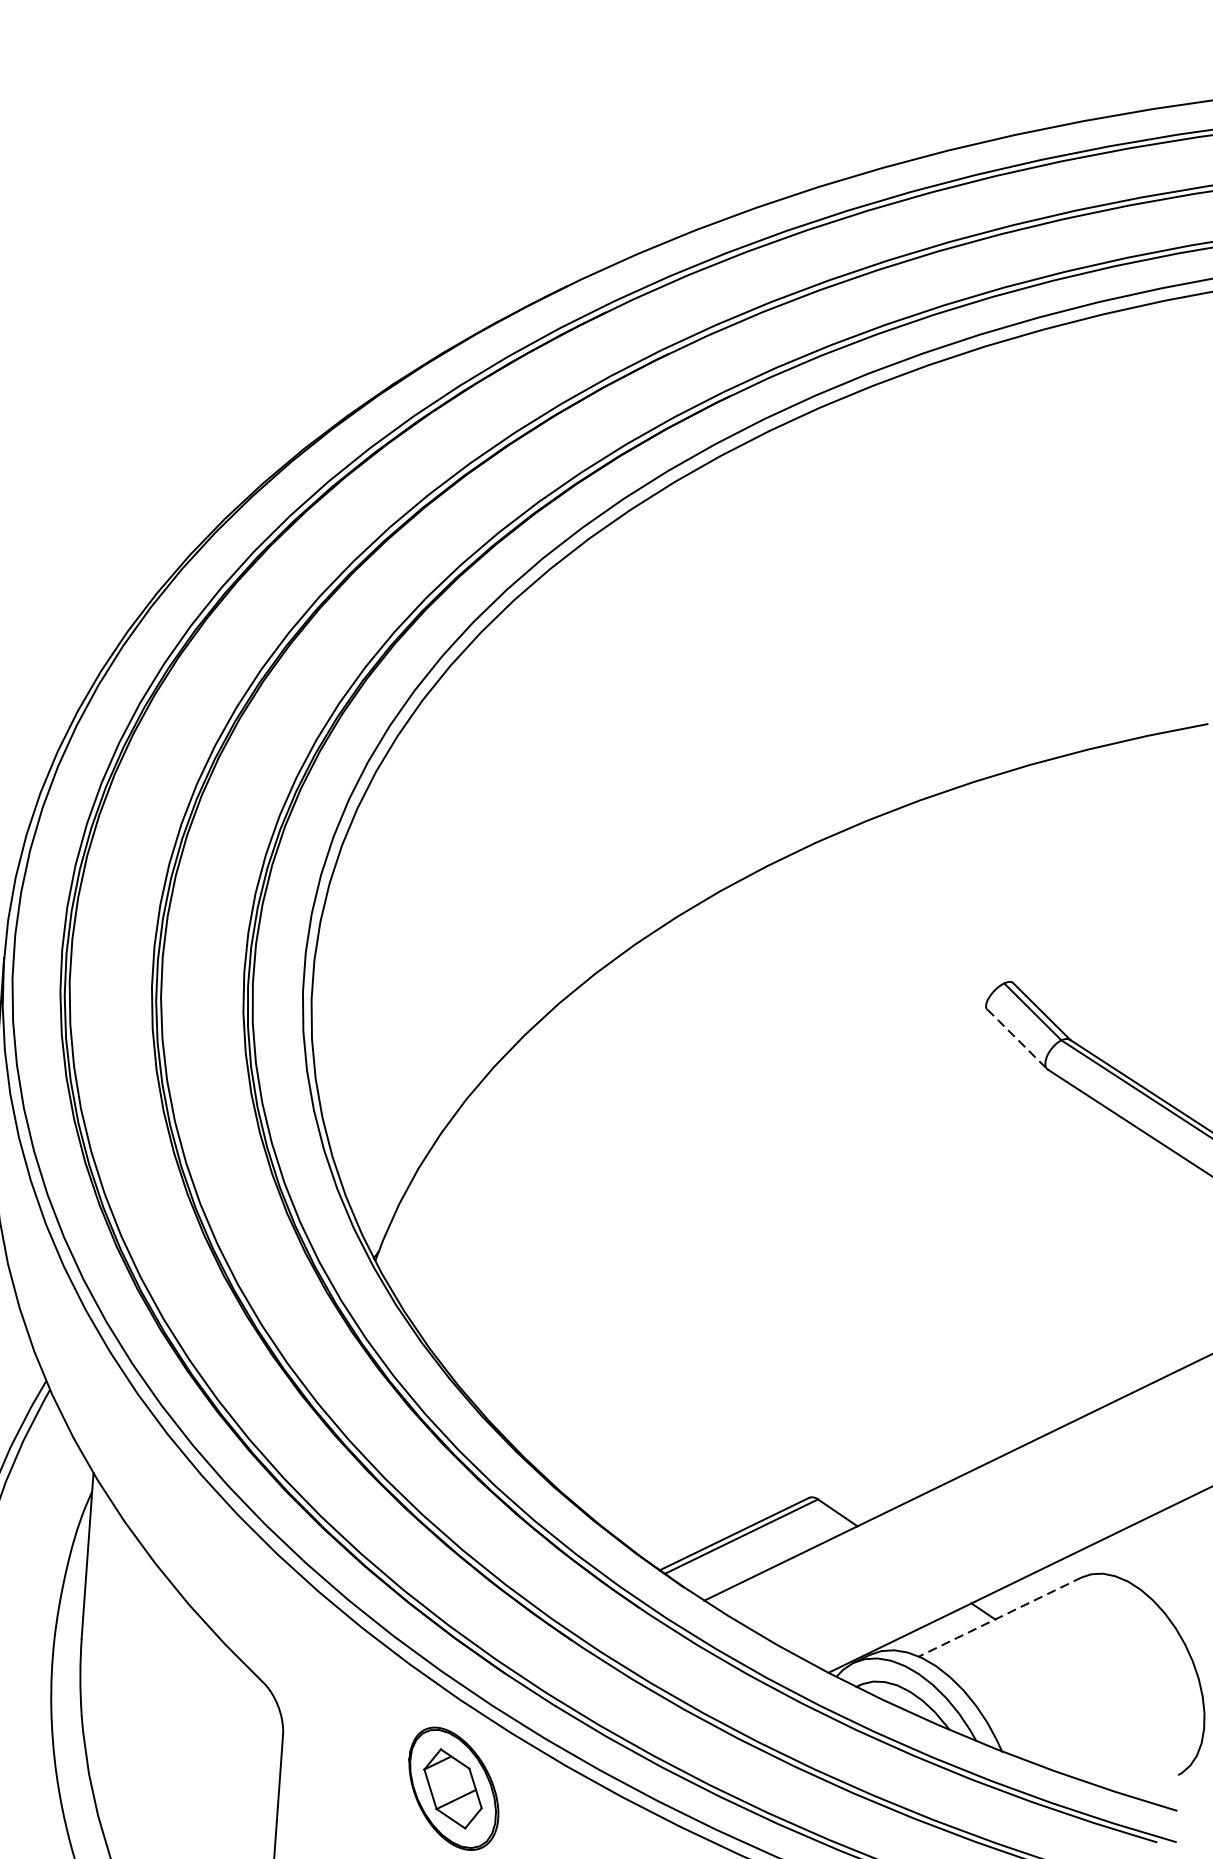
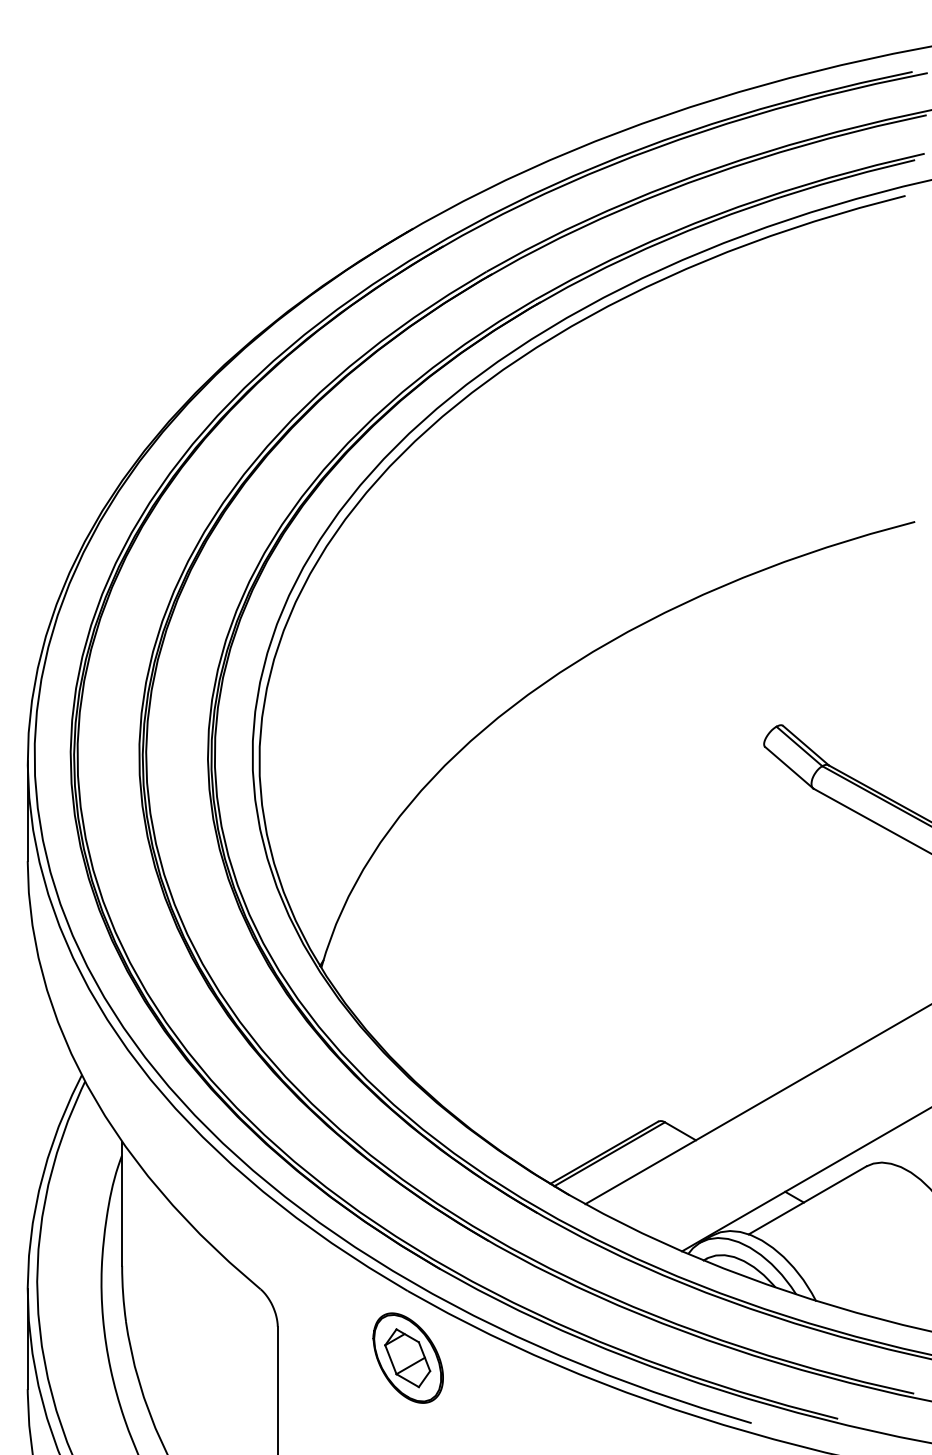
line: (1017, 1038) -> (789, 767), dashed -> solid
line: (1000, 1617) -> (807, 1200), dashed -> solid

